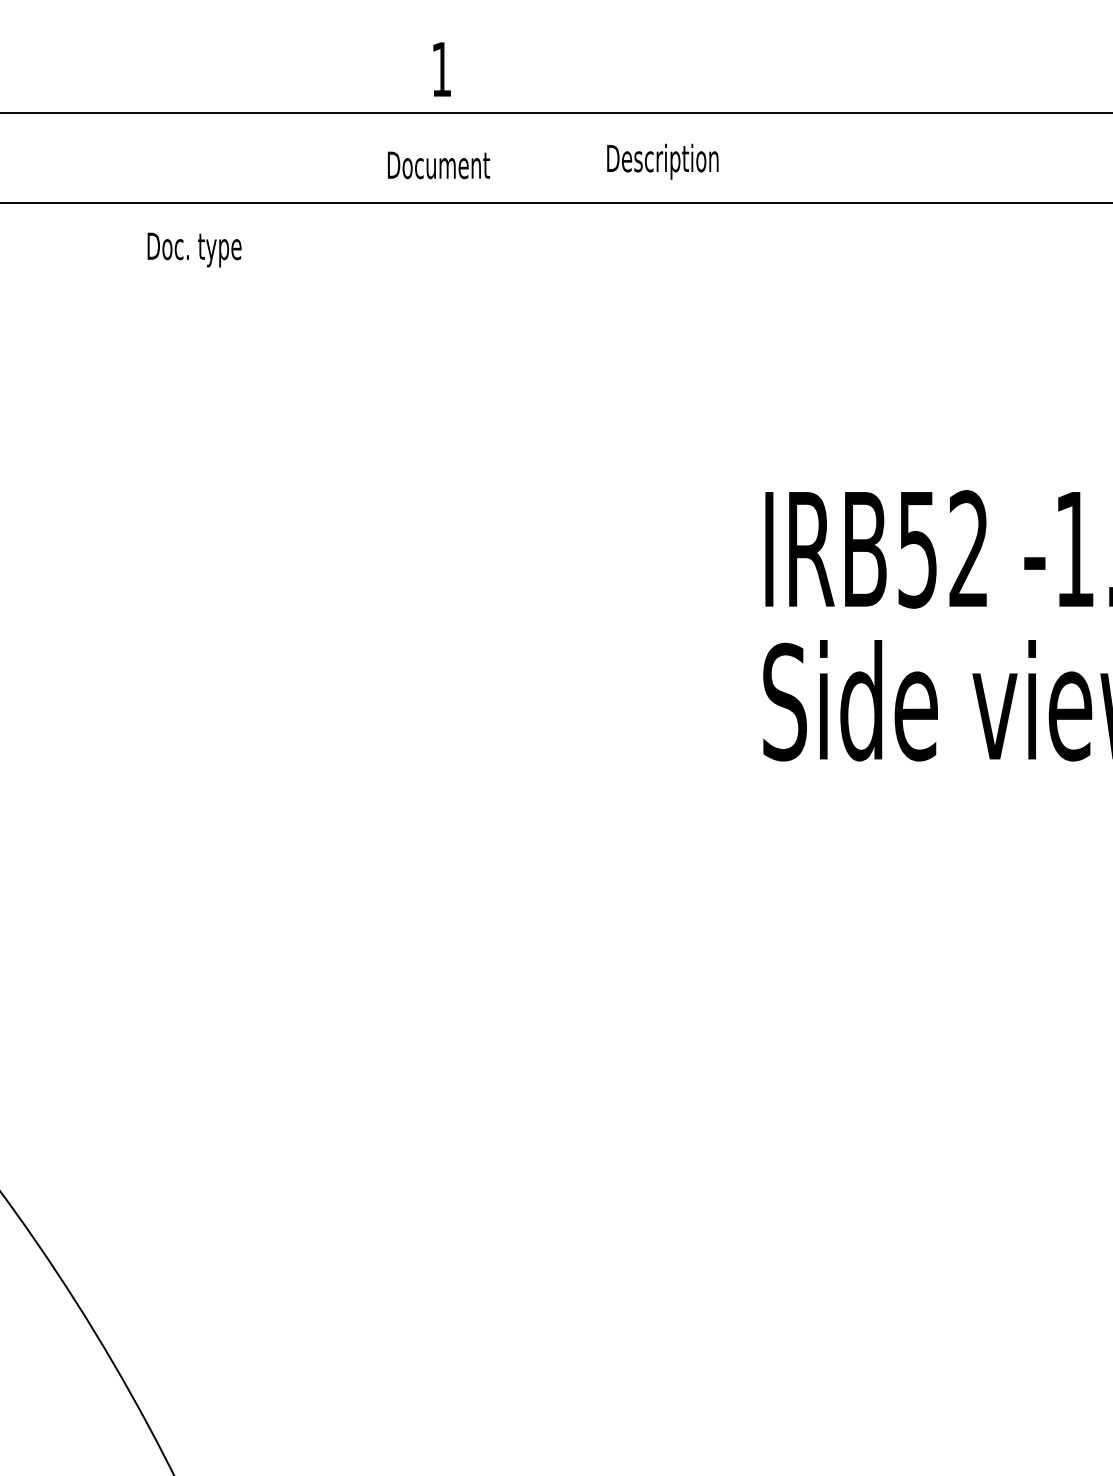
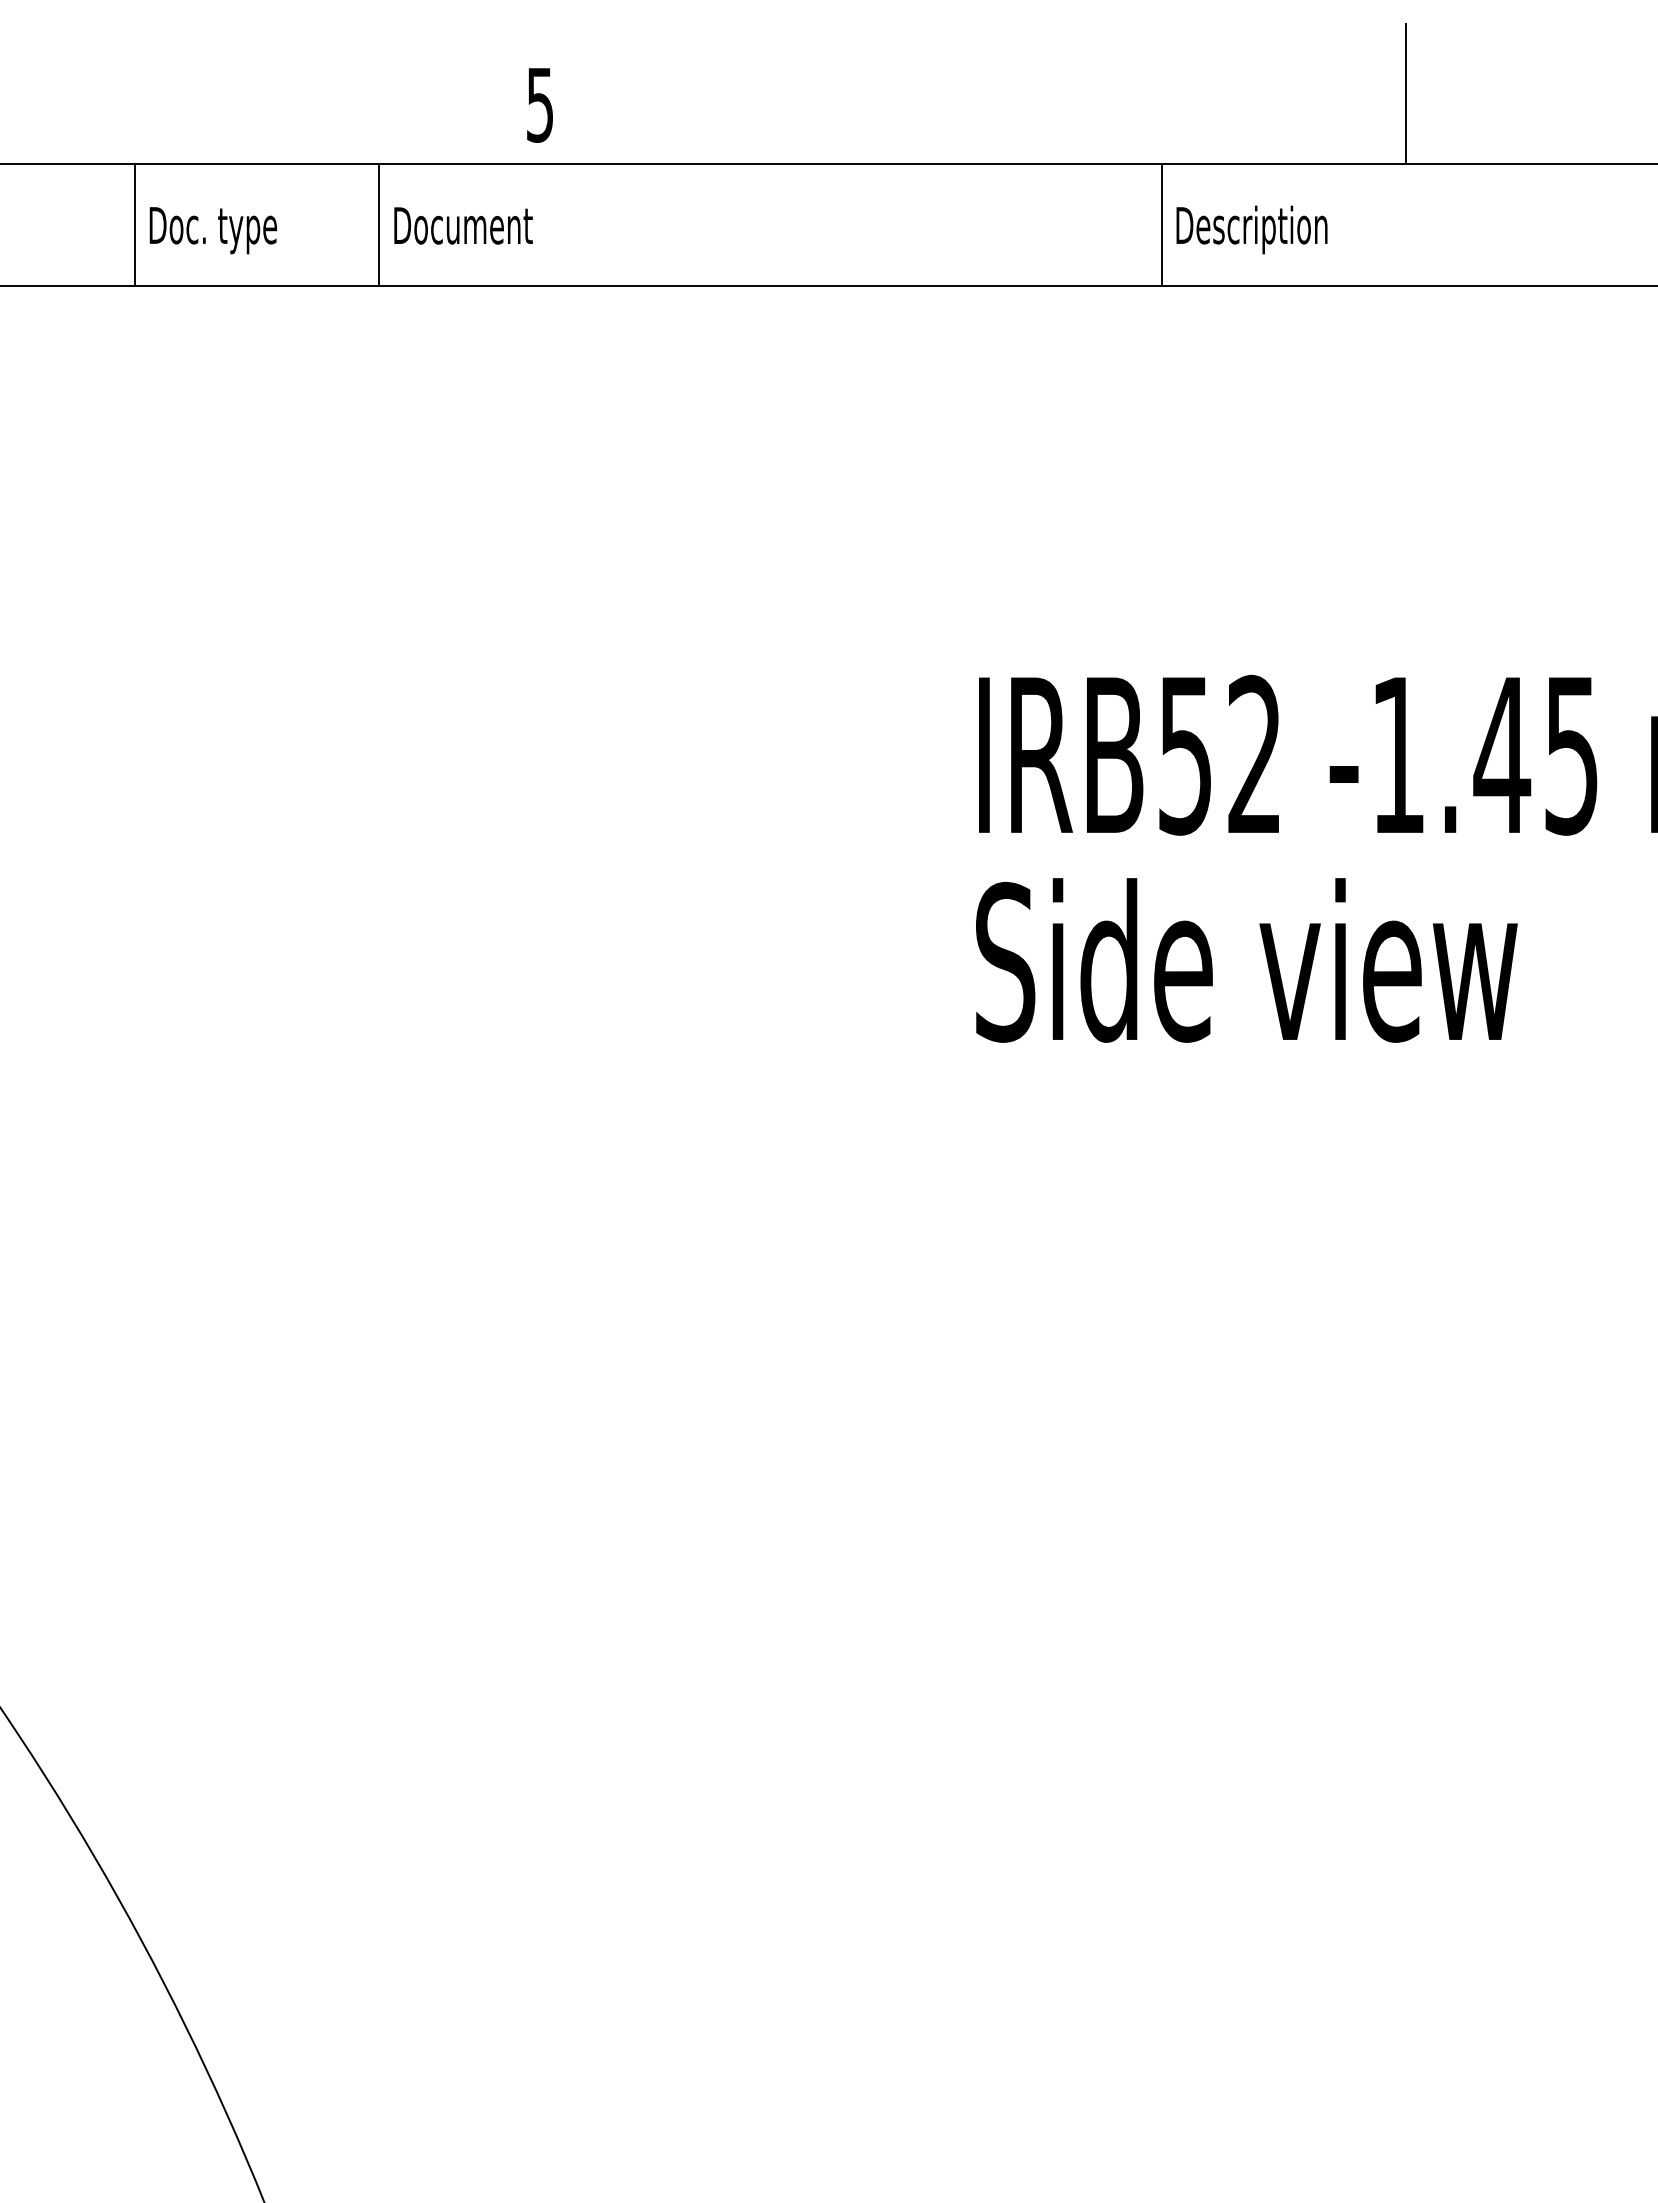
line: (1080, 61) -> (1406, 93), added
text: (441, 69) -> (539, 105), 1 -> 5
line: (142, 157) -> (134, 224), added
line: (323, 157) -> (379, 224), added
line: (900, 157) -> (1161, 224), added
text: (662, 161) -> (1251, 229), moved
text: (438, 165) -> (463, 225), moved
text: (194, 249) -> (213, 230), moved

